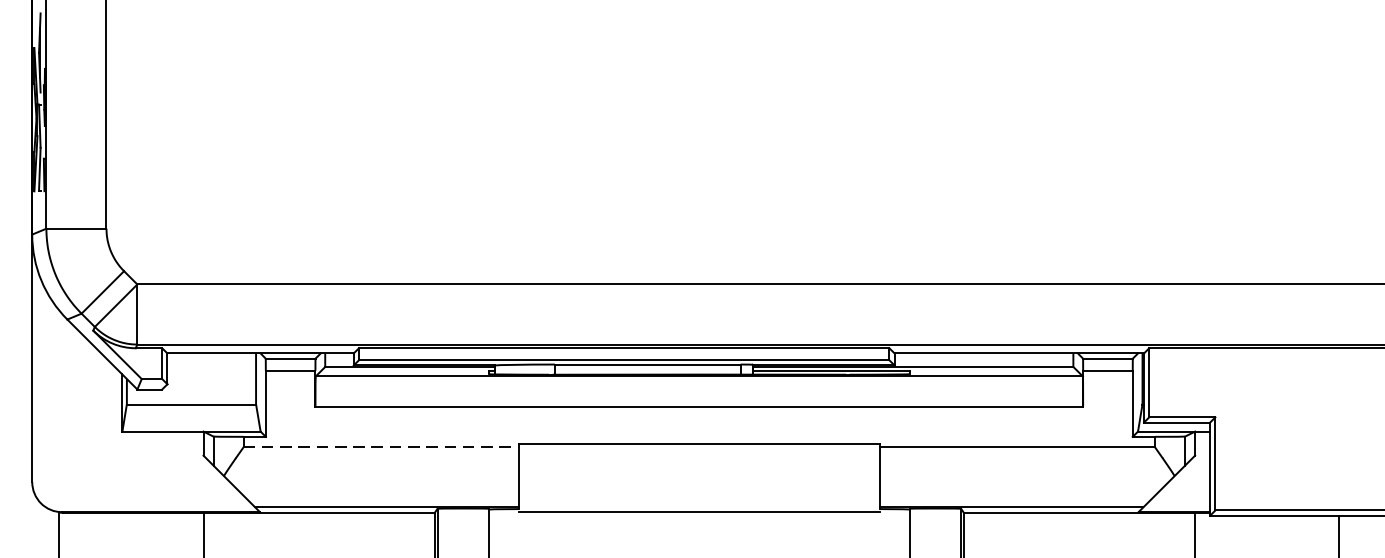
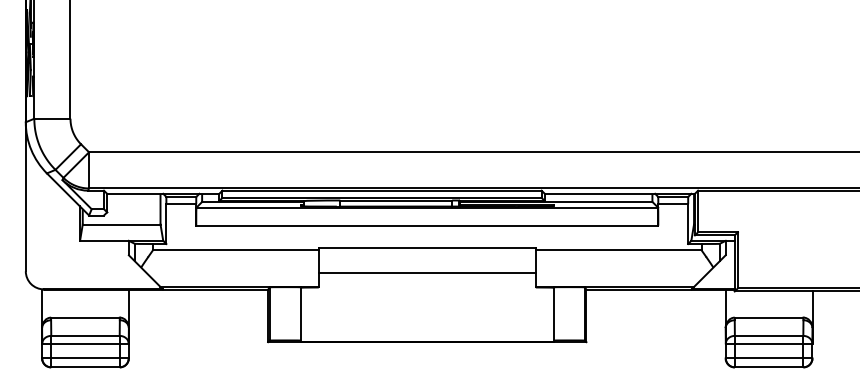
line: (380, 447) -> (235, 250), dashed -> solid
line: (697, 512) -> (426, 273), moved

